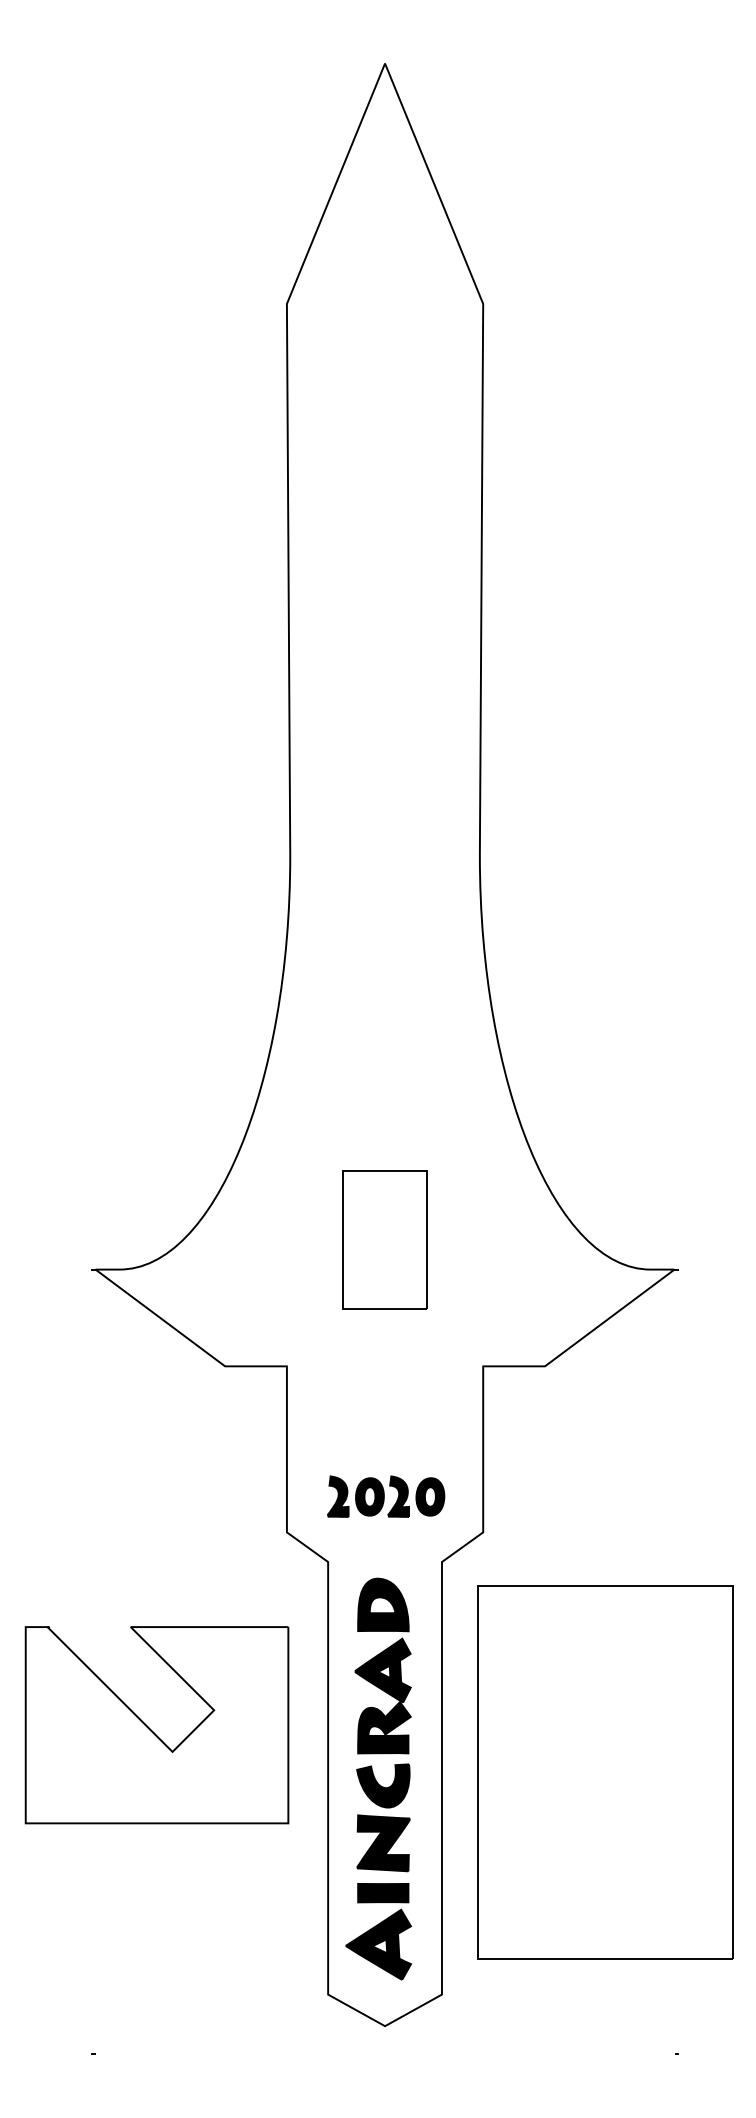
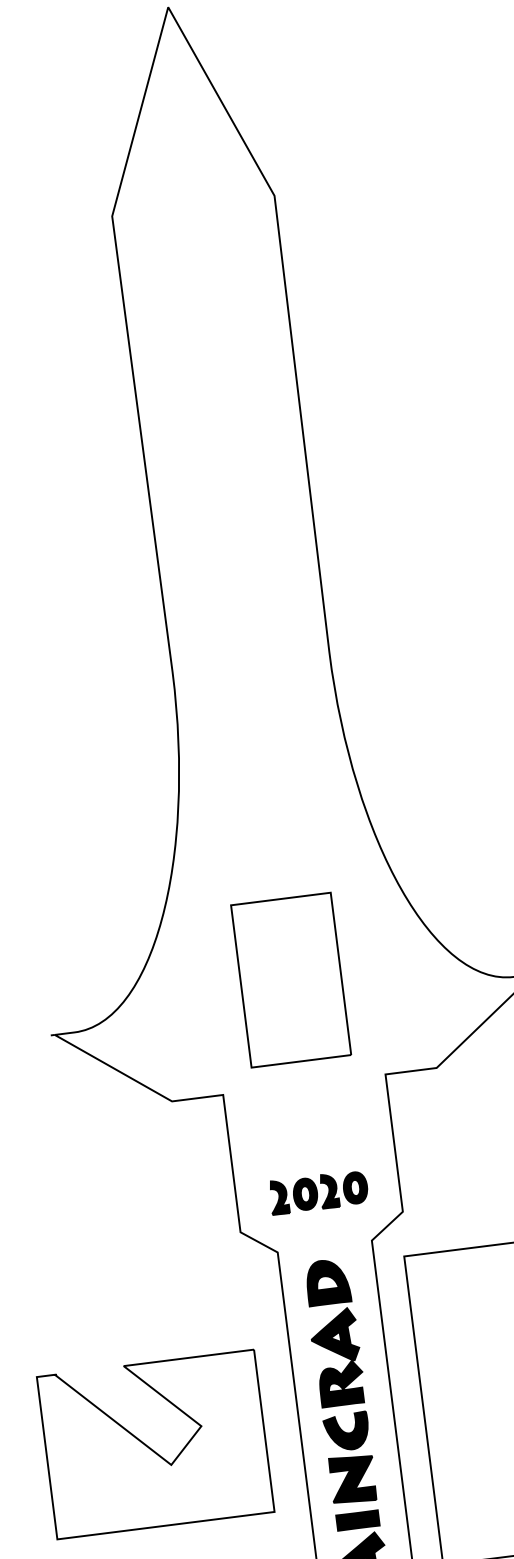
part: (384, 1239) -> (290, 979), size x1.43
part: (151, 1729) -> (151, 1448), moved

